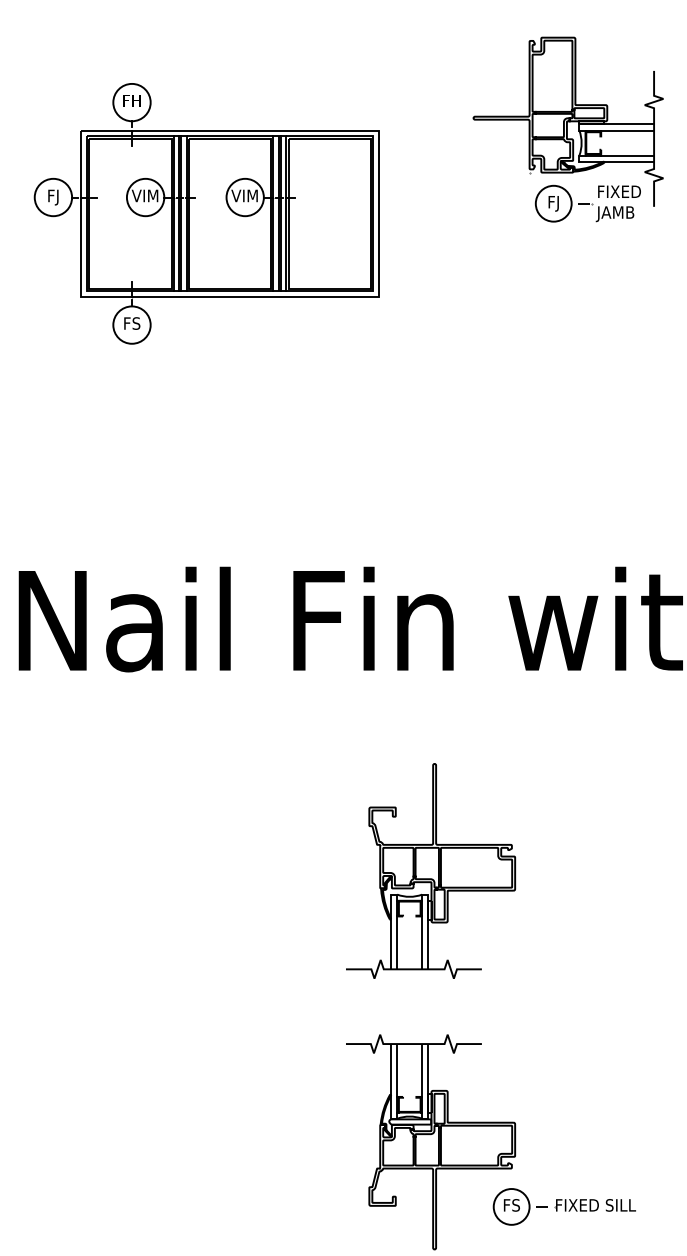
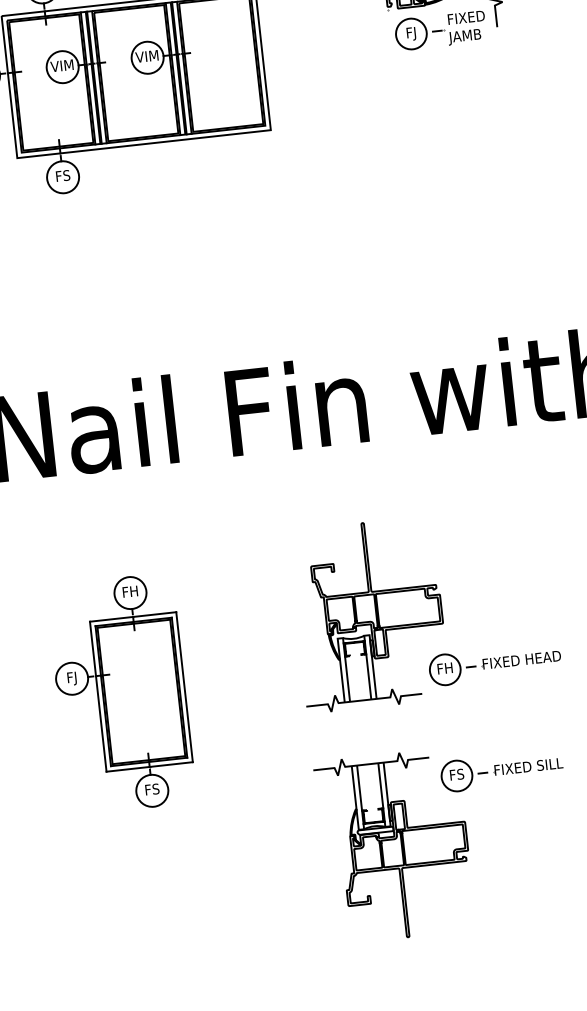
part: (132, 930) -> (120, 693), added
part: (569, 944) -> (494, 664), added
part: (563, 1206) -> (501, 770), moved

